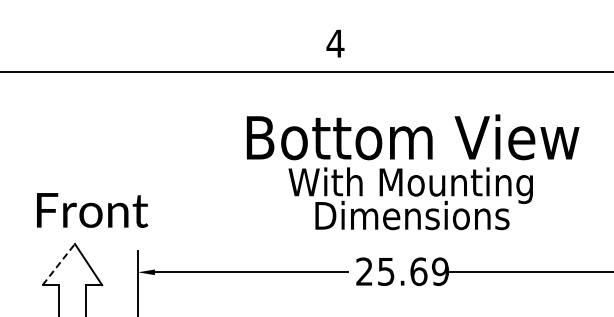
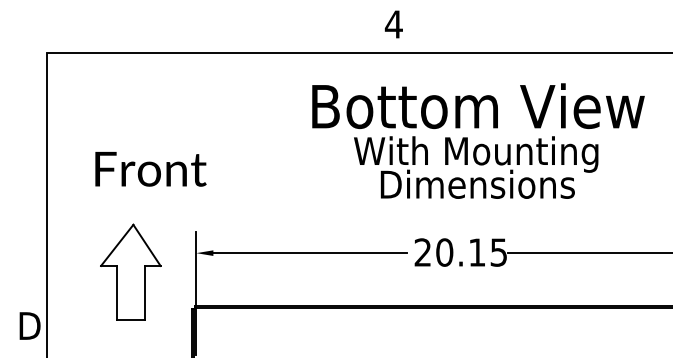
text: (413, 171) -> (478, 140), moved
text: (92, 210) -> (150, 169), moved
line: (59, 264) -> (117, 245), dashed -> solid
text: (413, 271) -> (471, 252), 25.69 -> 20.15

